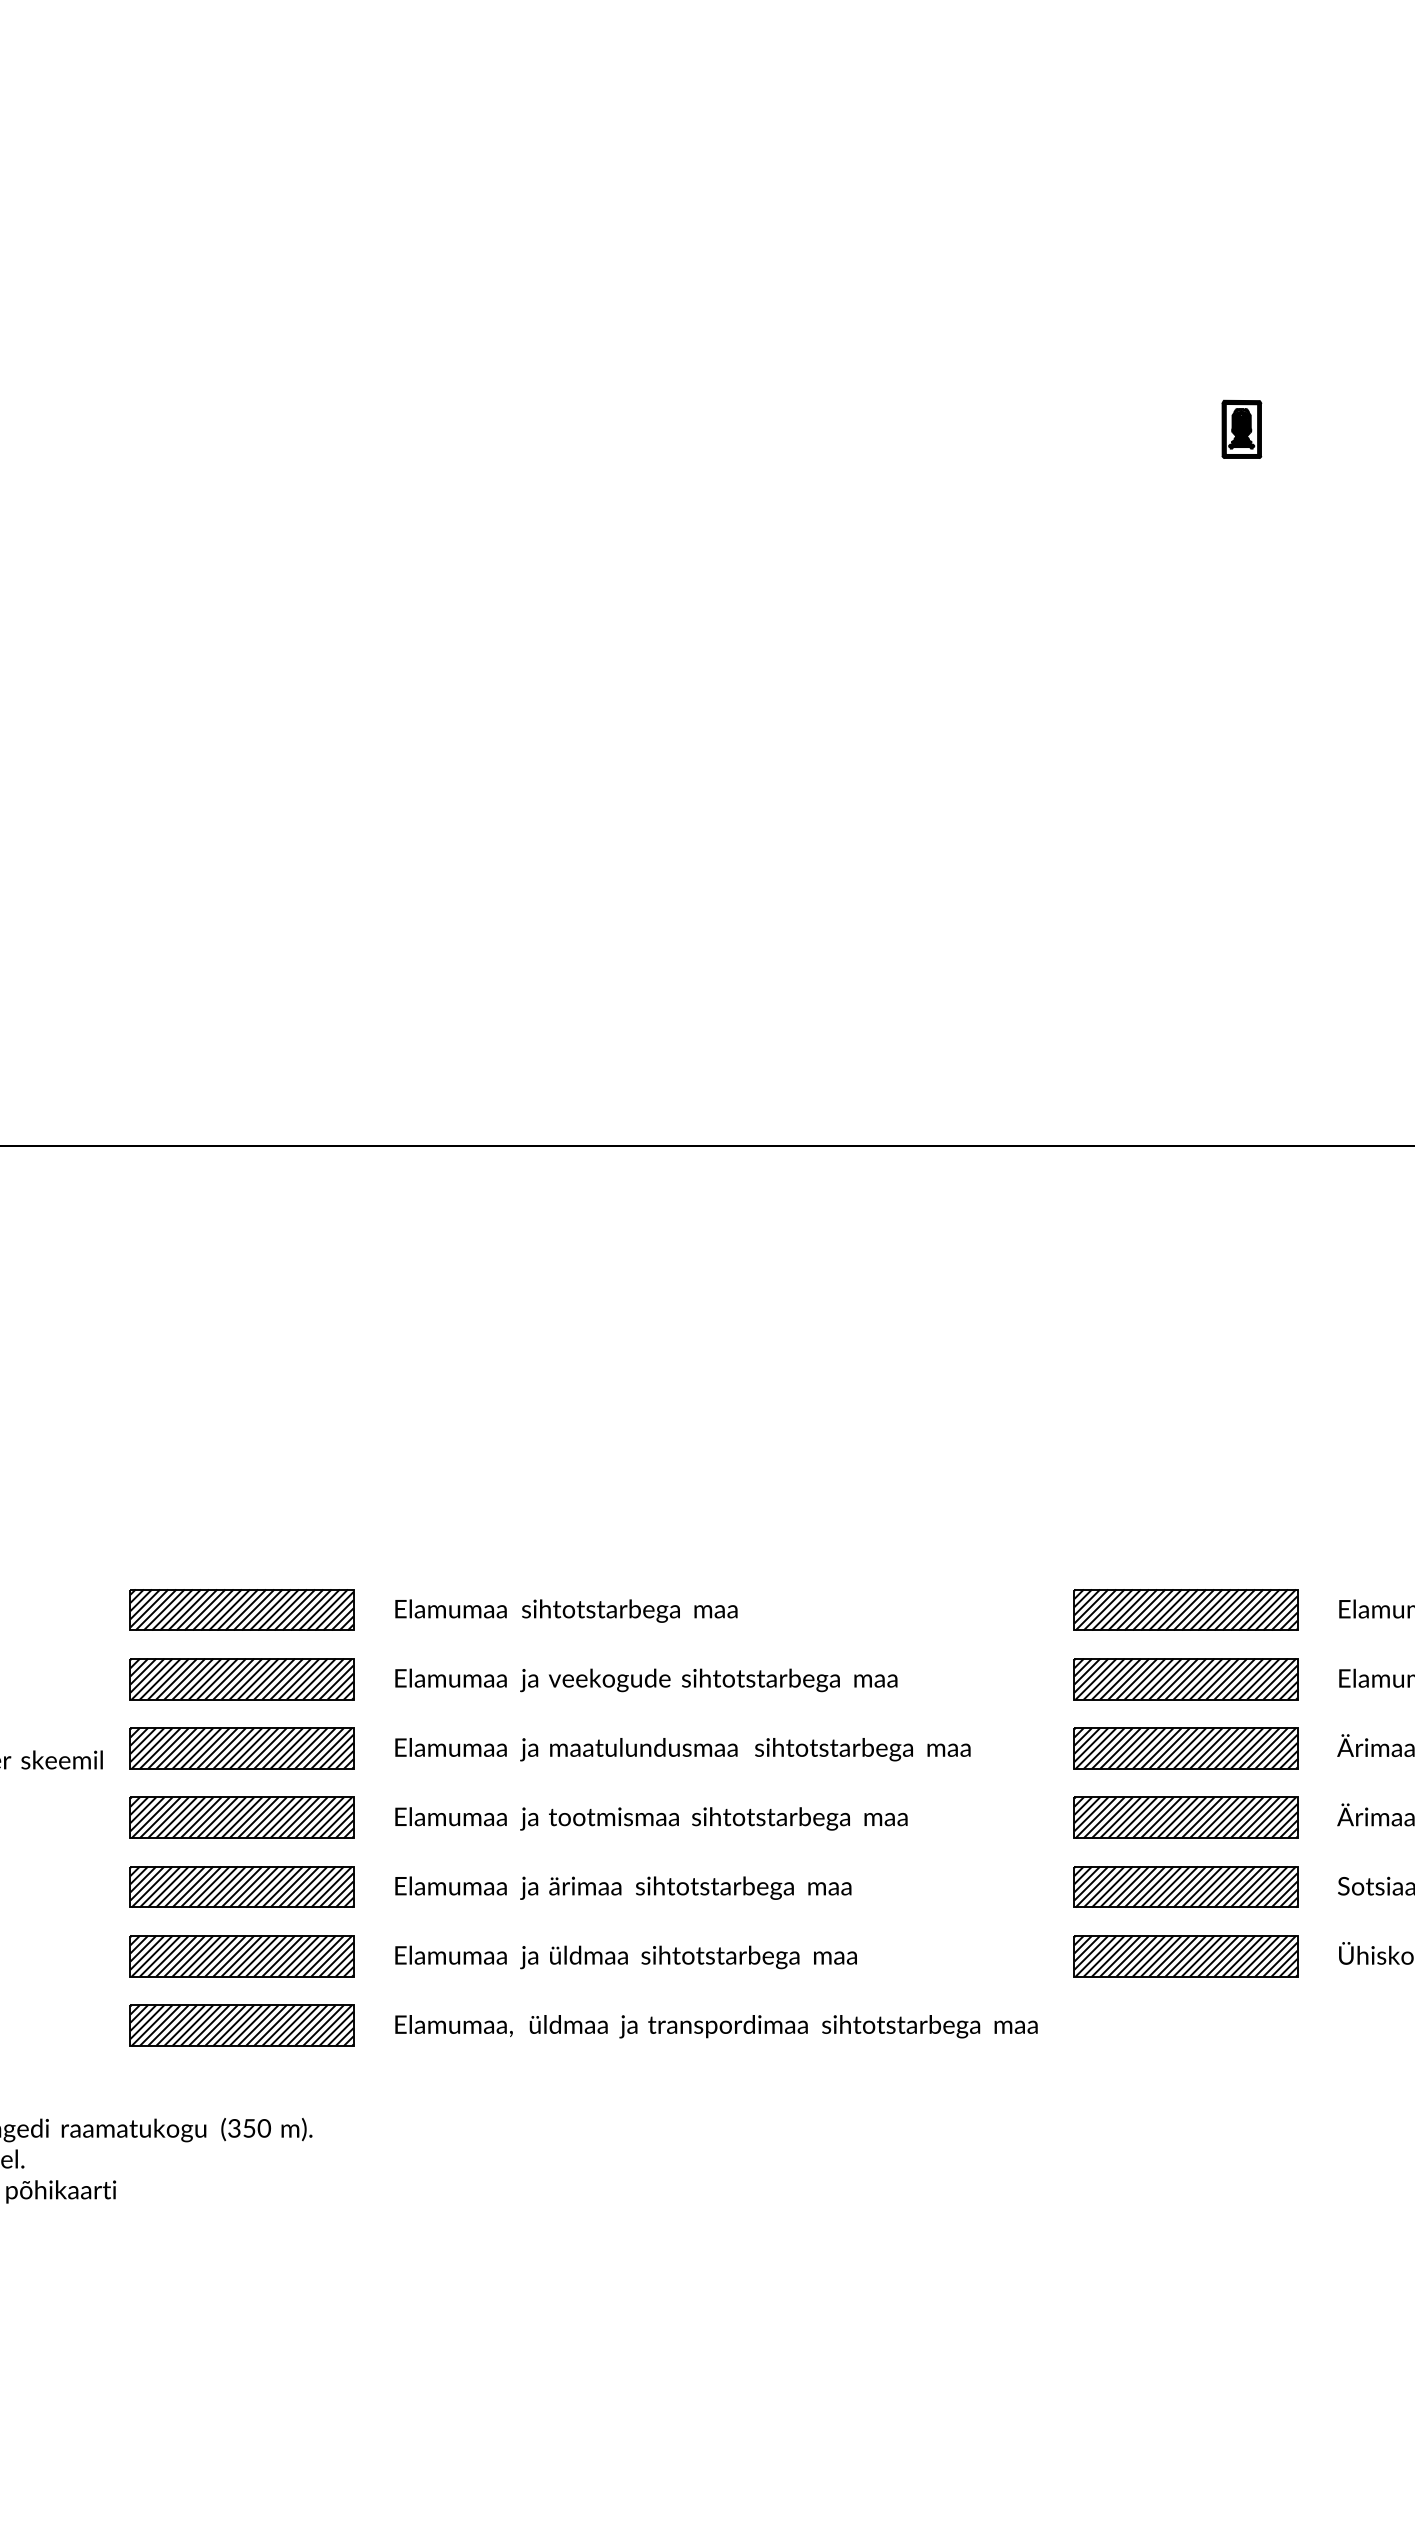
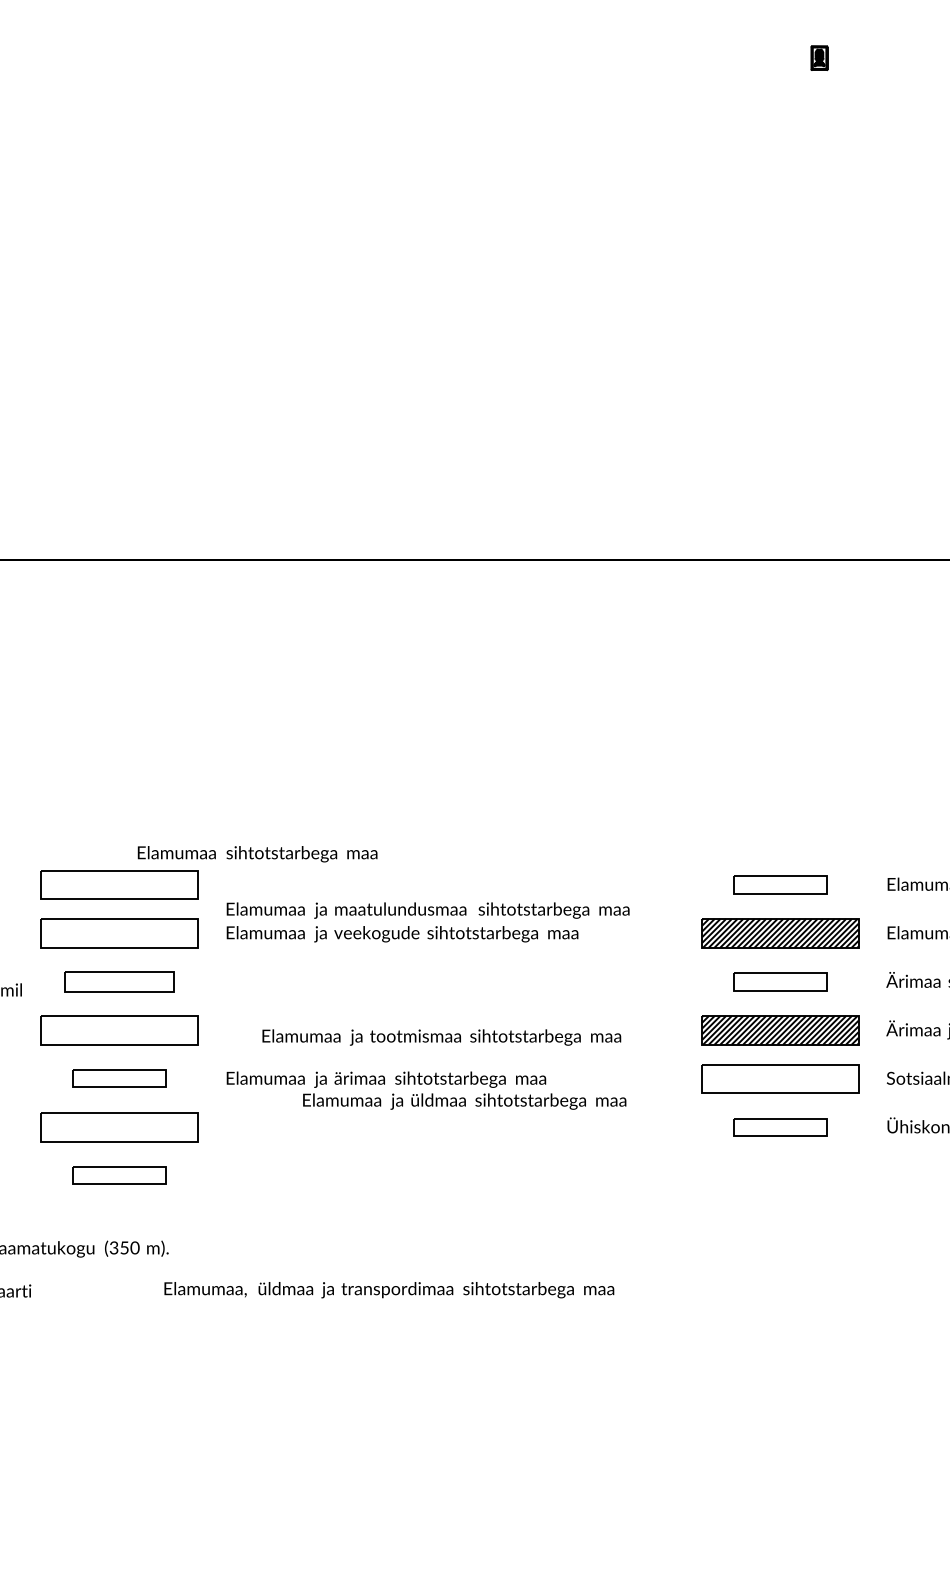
part: (1241, 428) -> (819, 57), size x0.6
hatch: (241, 1609) -> (119, 884), removed
part: (1185, 1609) -> (780, 884), size x0.6
text: (566, 1610) -> (257, 853), moved
hatch: (241, 1678) -> (119, 932), removed
part: (241, 1748) -> (119, 981), size x0.7
part: (1185, 1748) -> (780, 981), size x0.6
text: (682, 1749) -> (427, 910), moved
hatch: (241, 1817) -> (119, 1030), removed
text: (651, 1818) -> (441, 1037), moved
part: (241, 1886) -> (119, 1078), size x0.6
hatch: (1185, 1886) -> (780, 1078), removed
hatch: (241, 1955) -> (119, 1126), removed
part: (1185, 1956) -> (780, 1127), size x0.6
text: (625, 1957) -> (464, 1101), moved
part: (241, 2025) -> (119, 1175), size x0.6
text: (716, 2026) -> (389, 1290), moved

